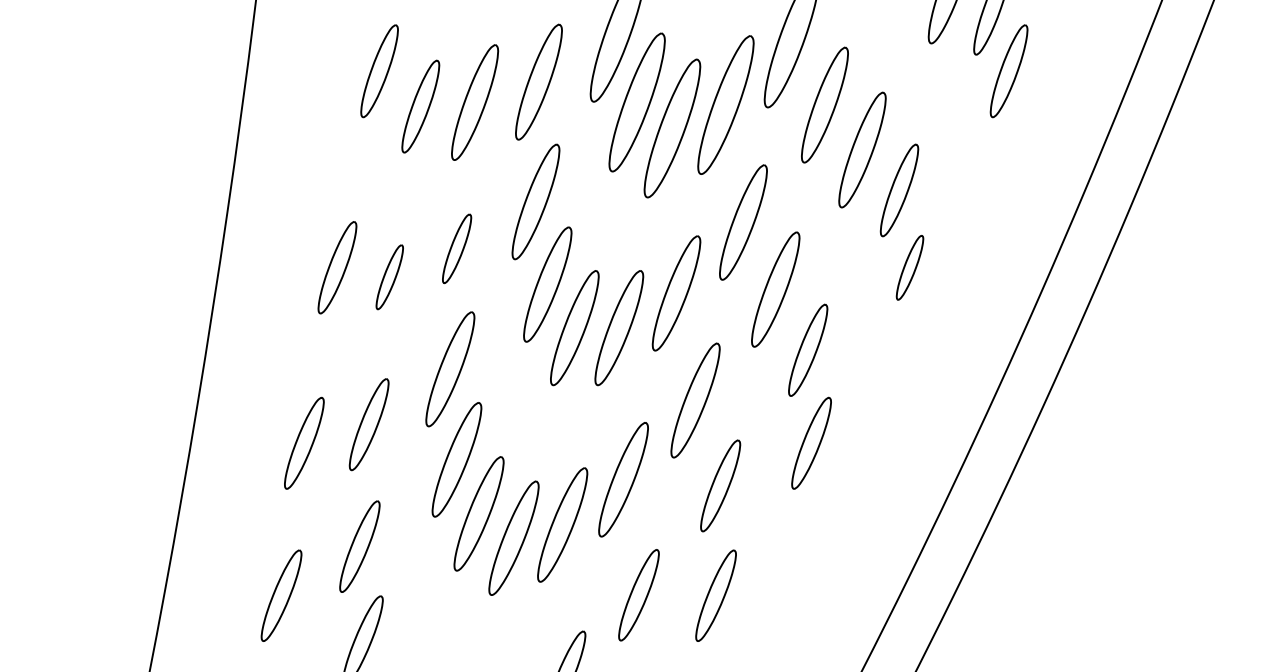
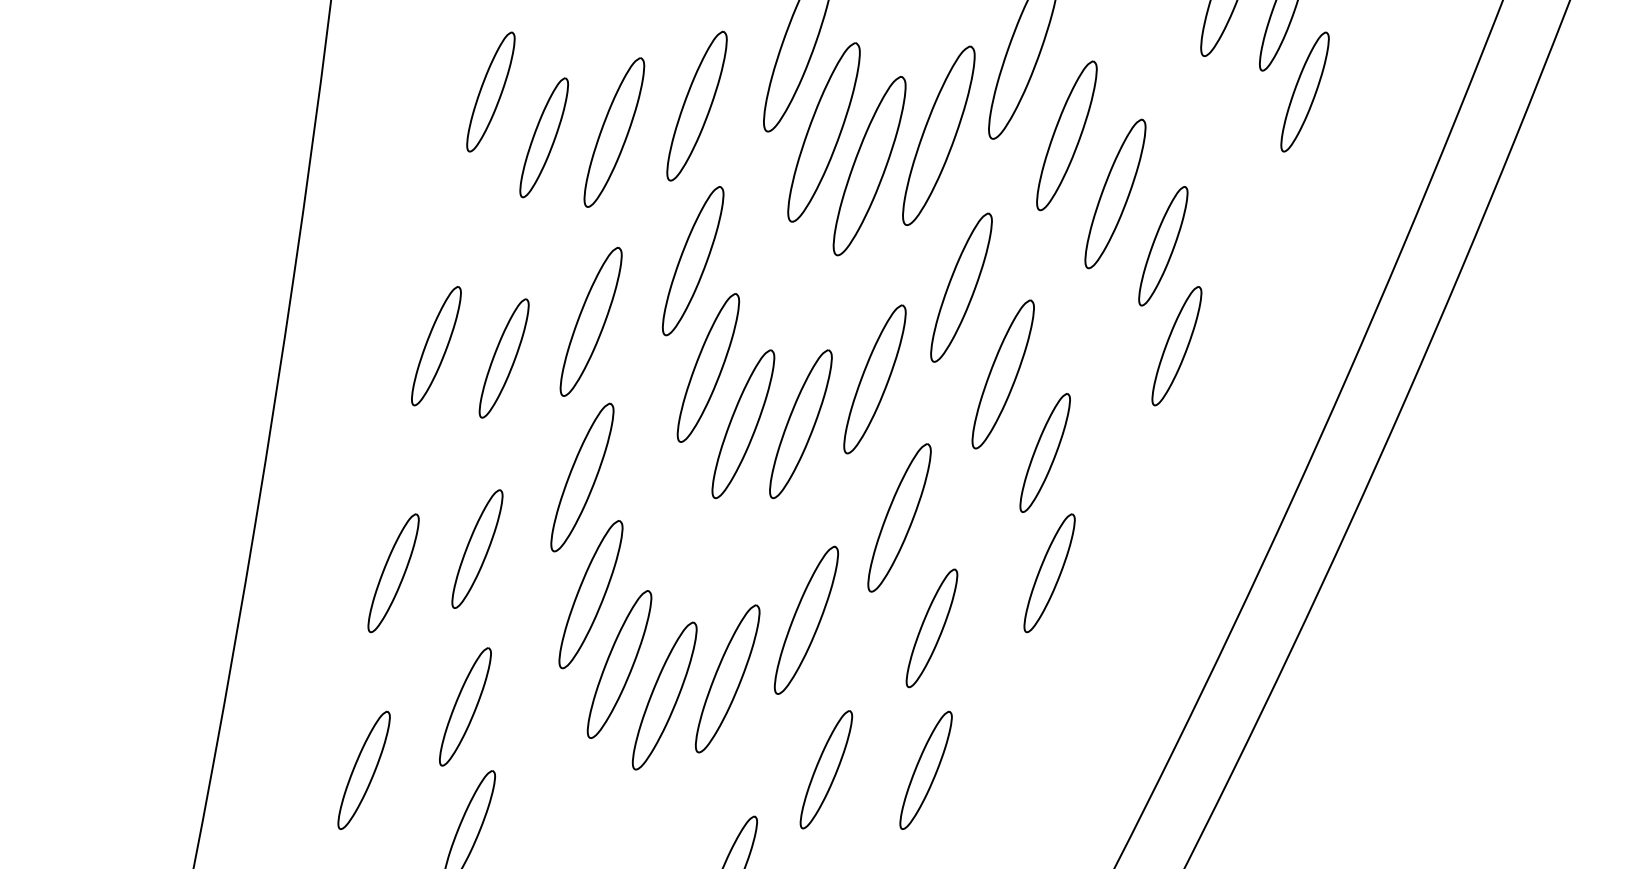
part: (456, 248) -> (590, 321), size x1.67
part: (909, 267) -> (1176, 346), size x1.43
part: (389, 277) -> (503, 358), size x1.43

